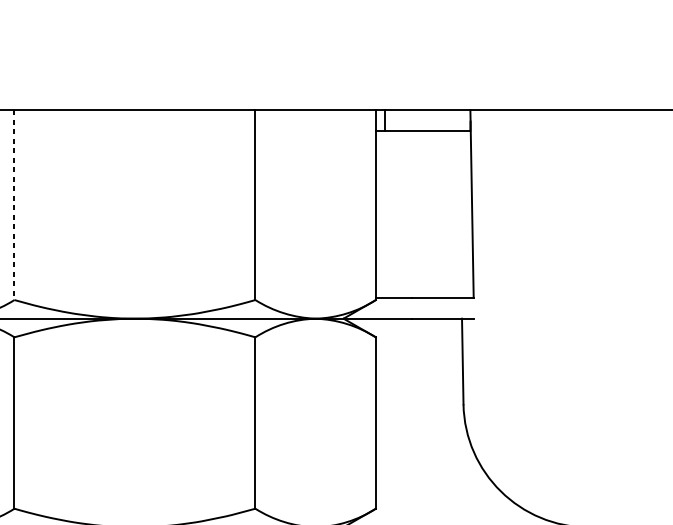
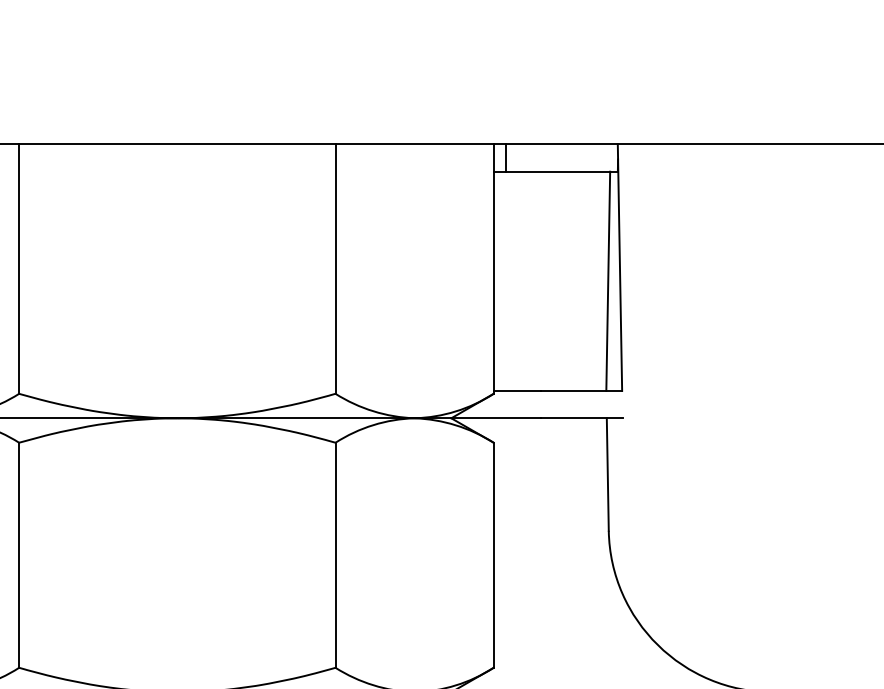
line: (14, 205) -> (19, 269), dashed -> solid
line: (463, 213) -> (608, 280), added

